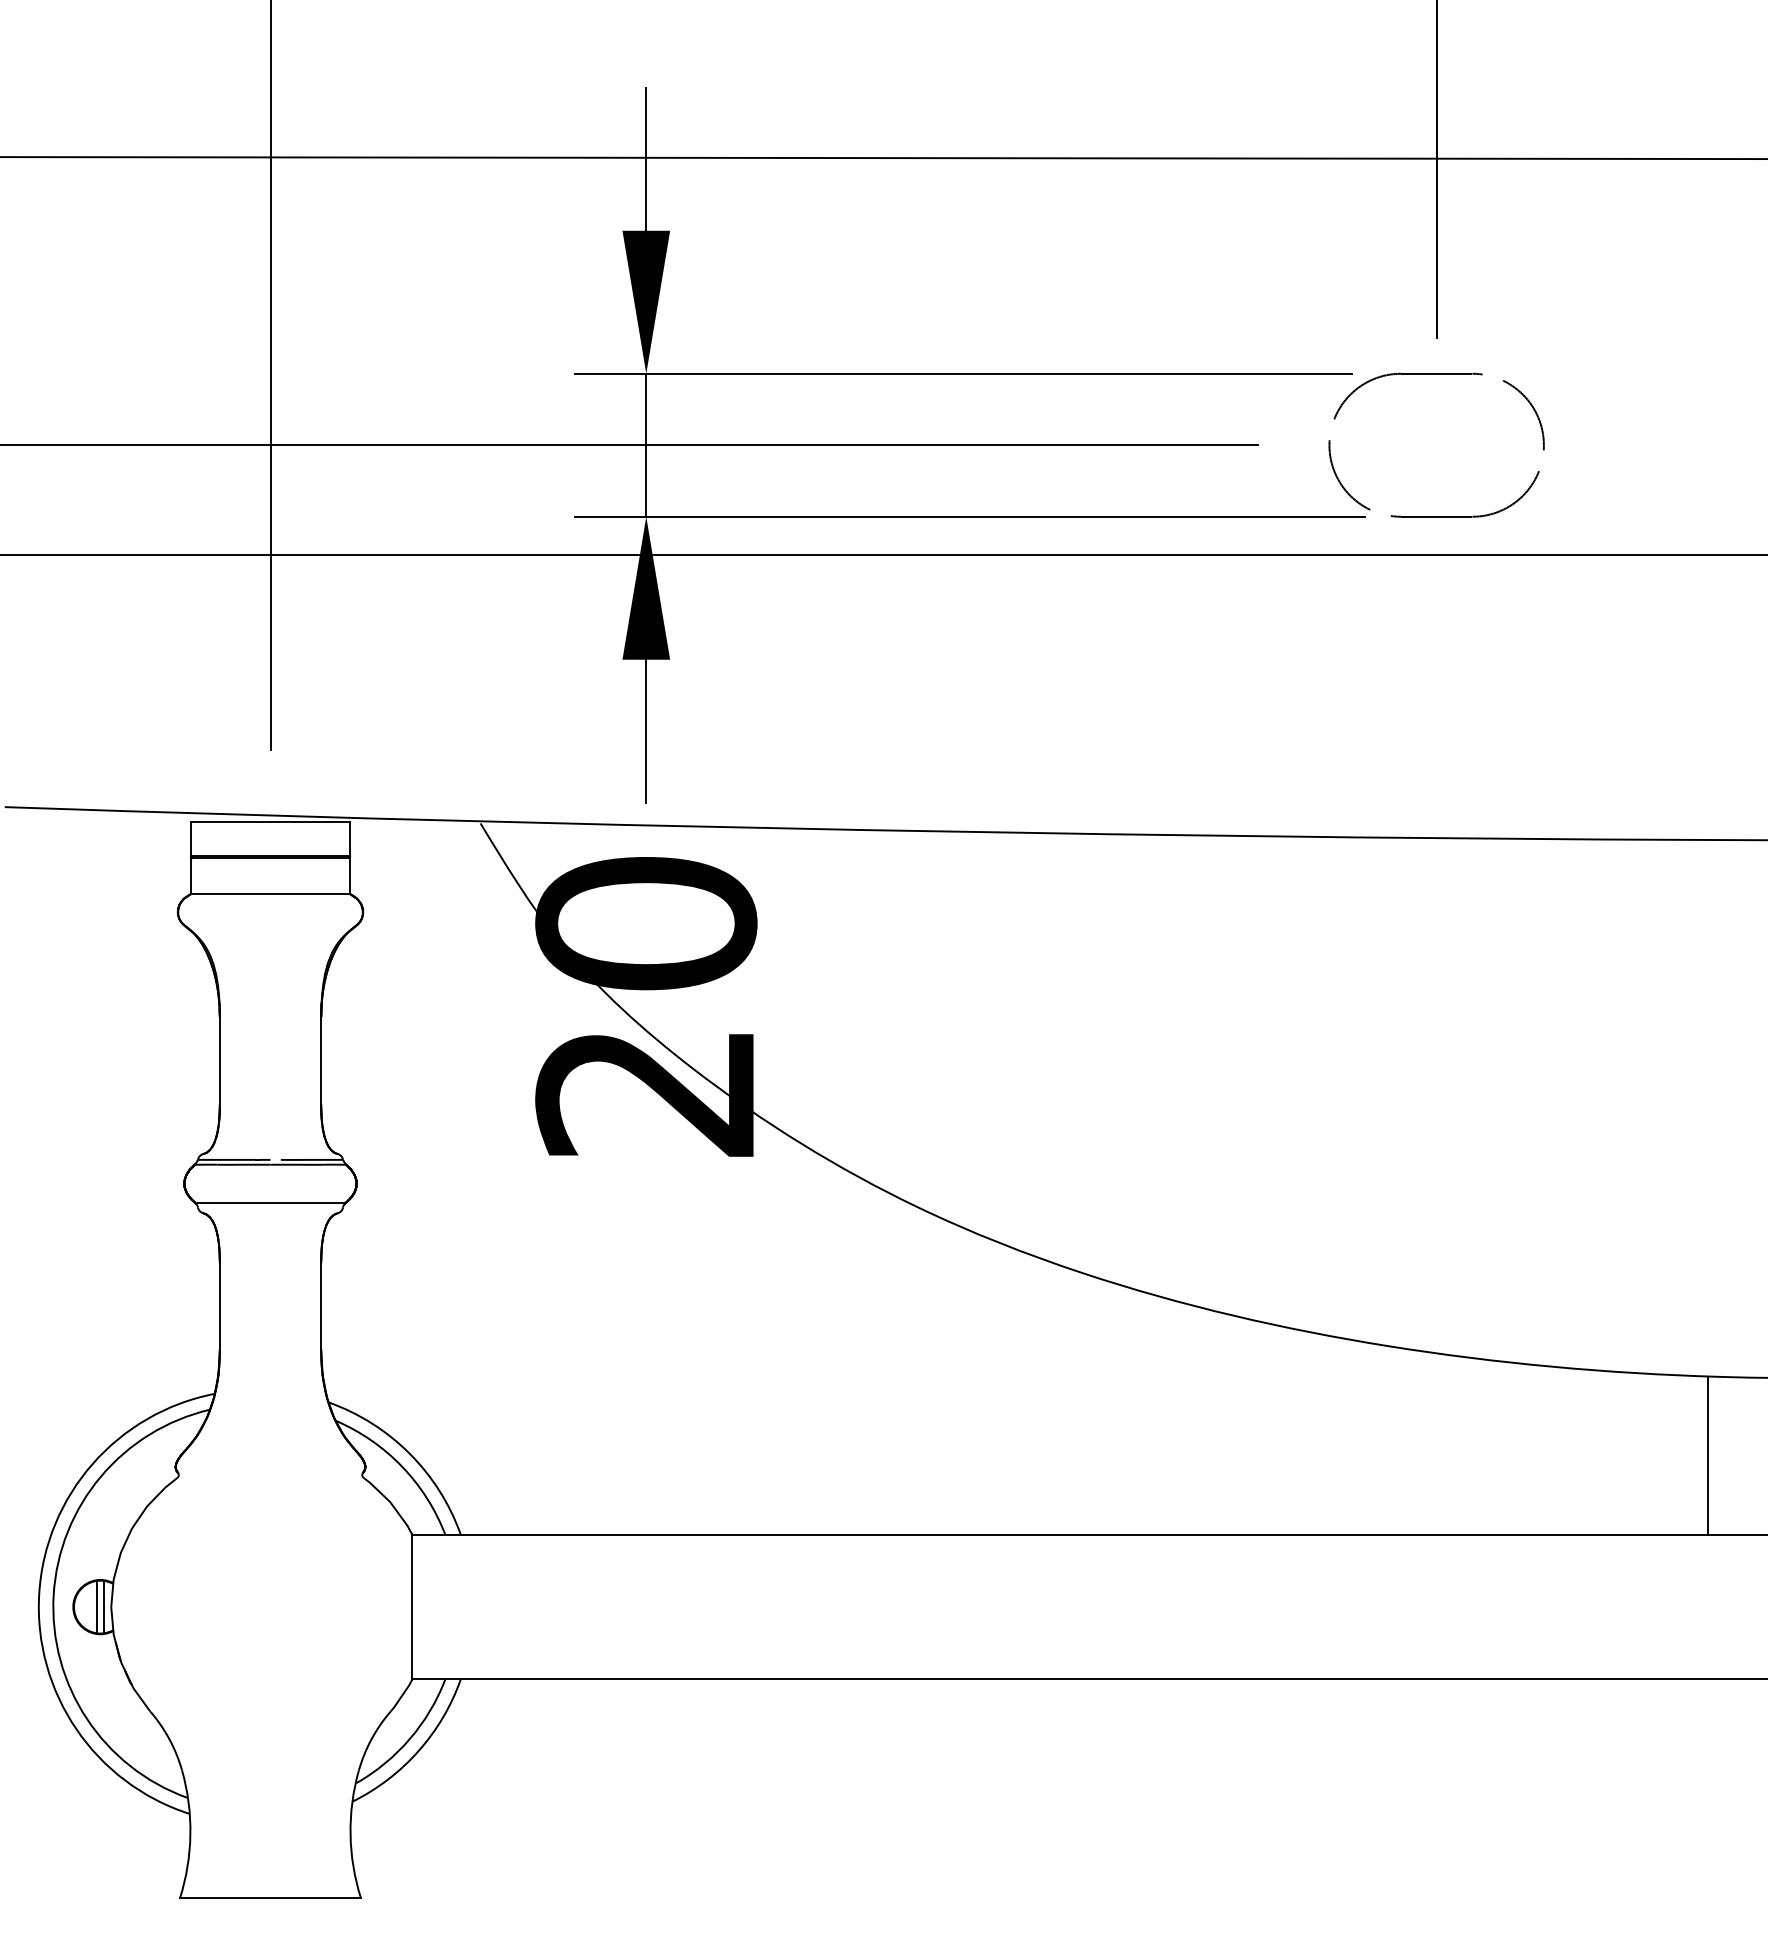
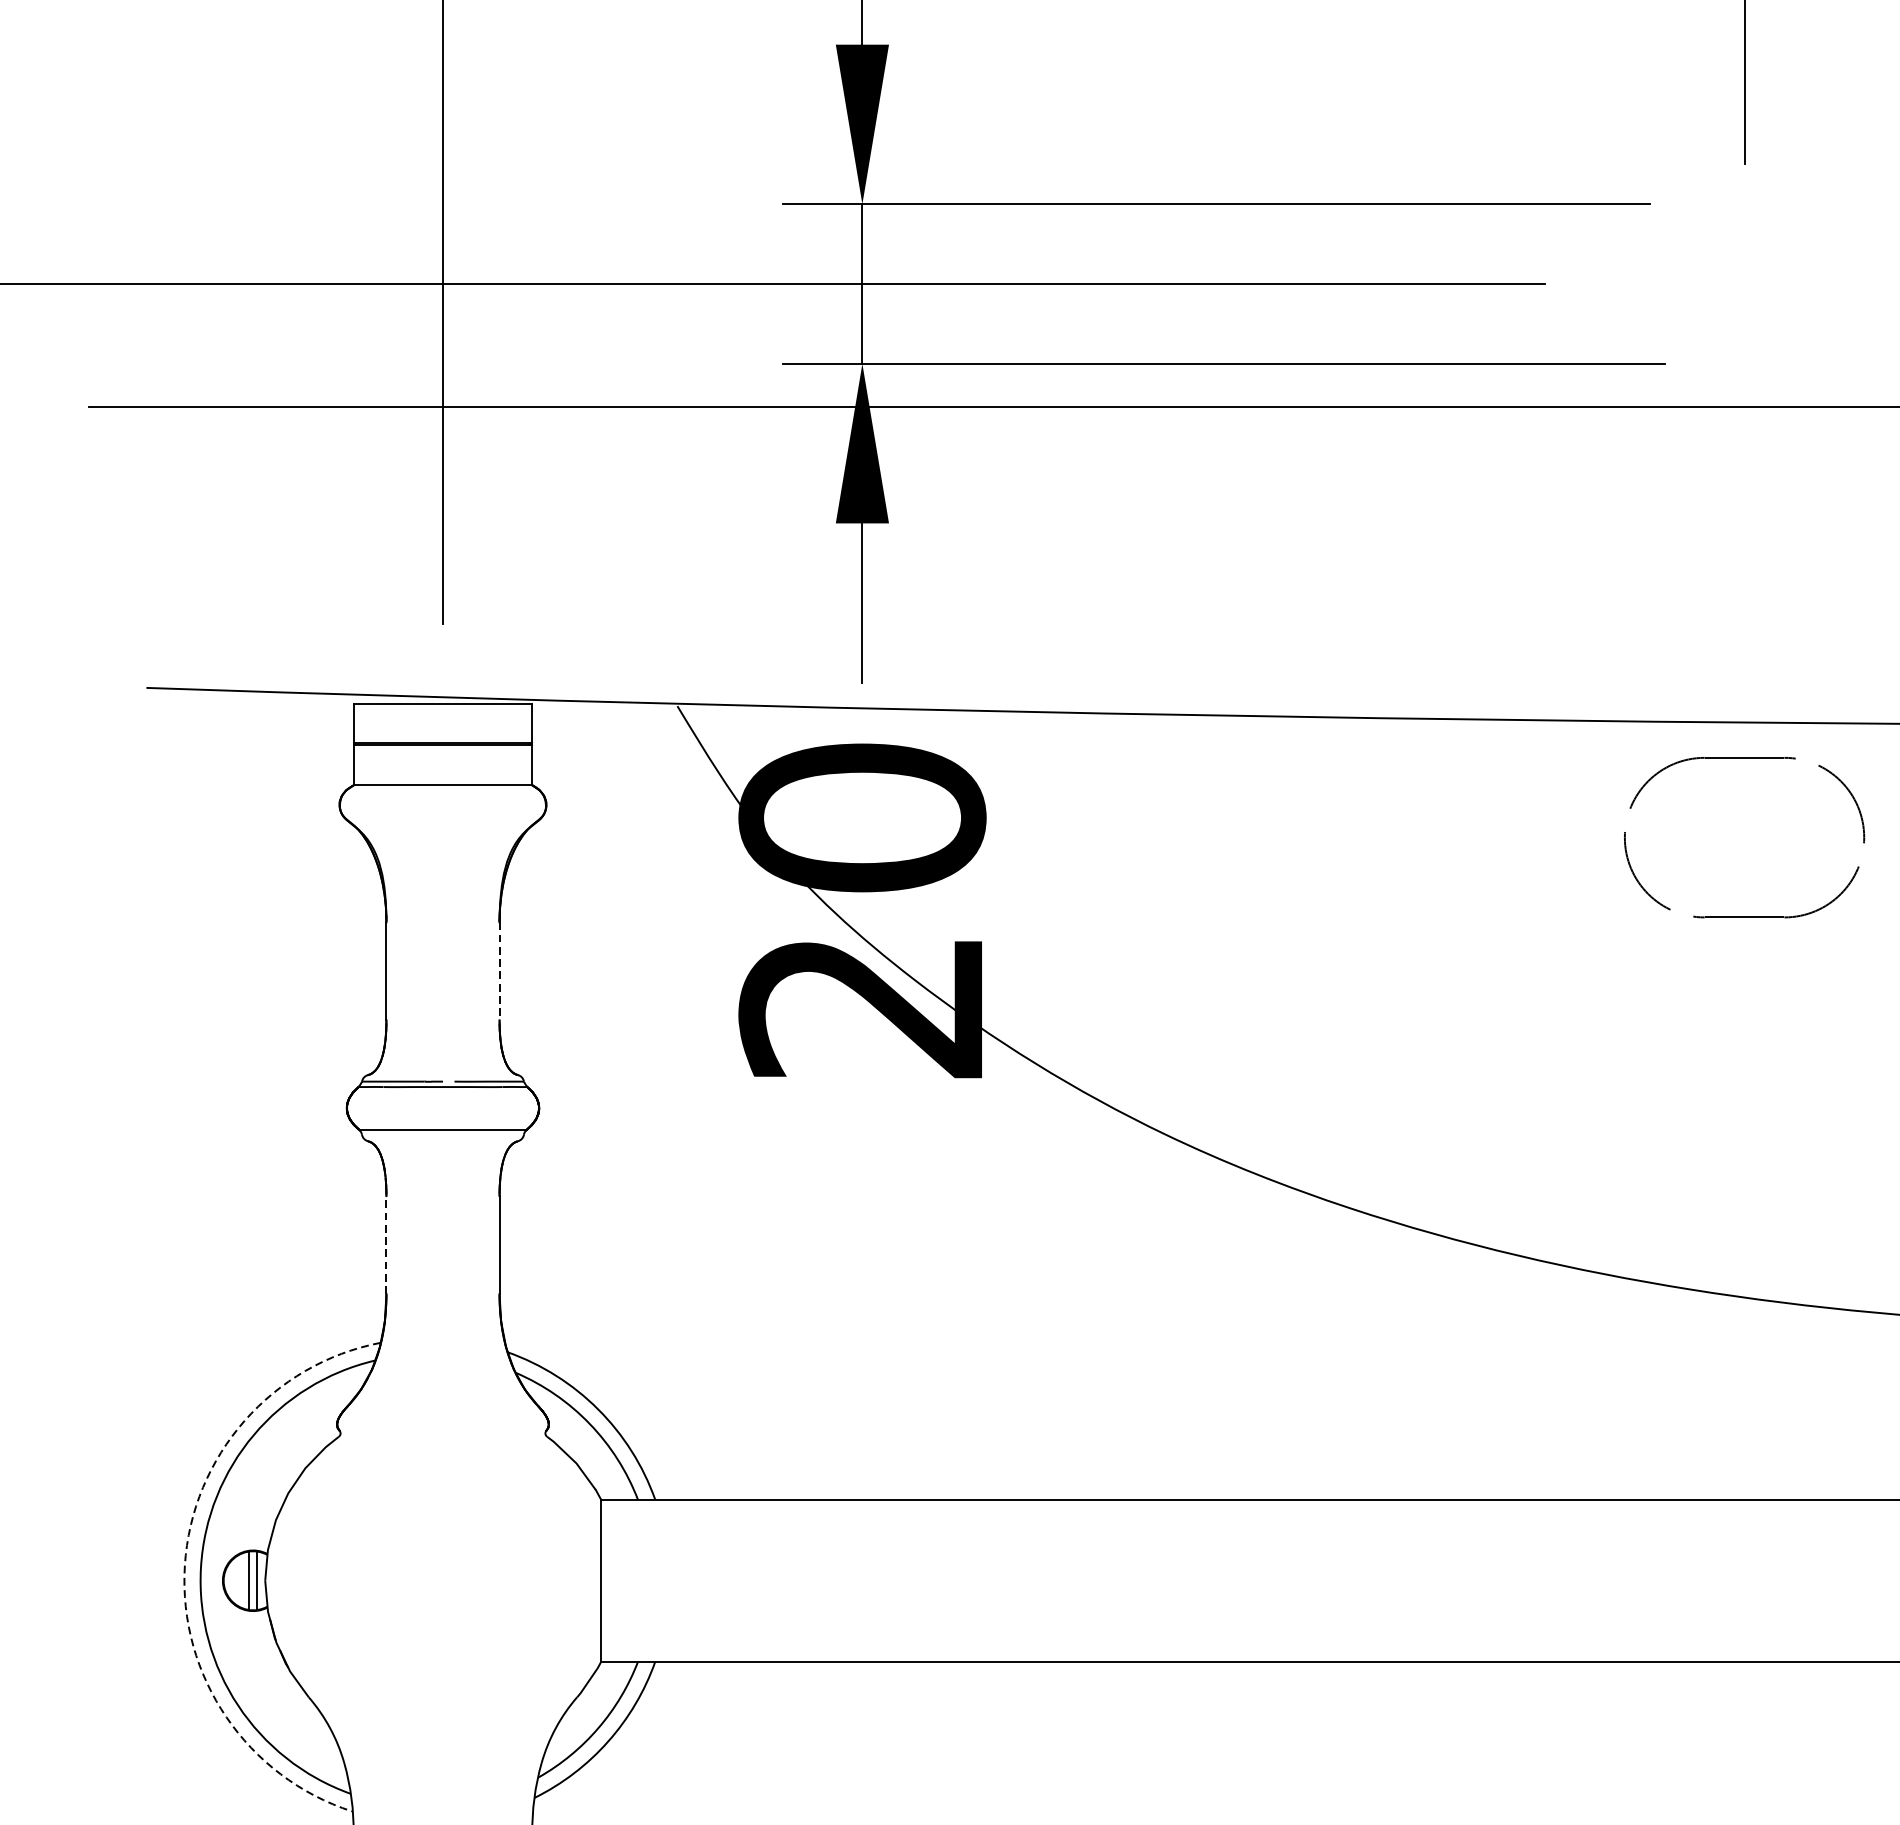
part: (1436, 374) -> (1744, 758), moved
line: (321, 1061) -> (499, 971), solid -> dashed
line: (219, 1306) -> (386, 1245), solid -> dashed
arc: (39, 1593) -> (185, 1565), solid -> dashed

